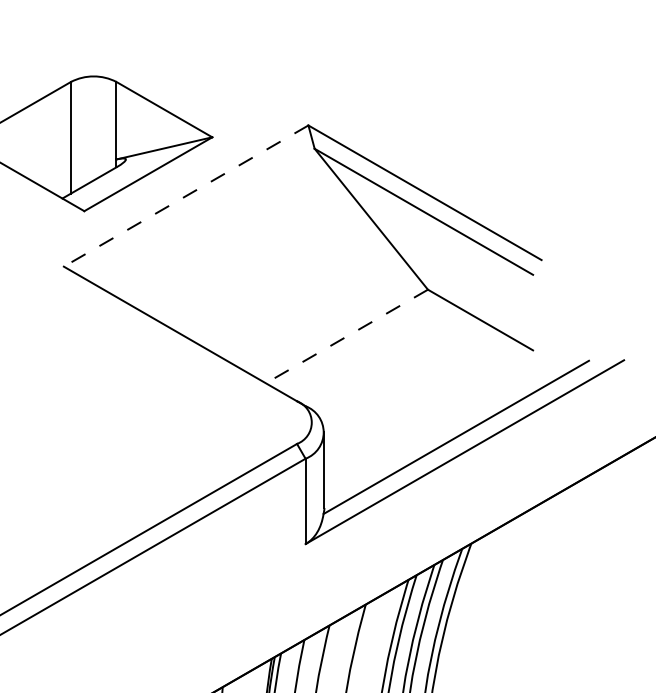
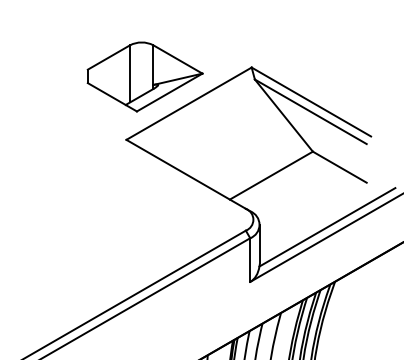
line: (185, 195) -> (188, 103), dashed -> solid
line: (347, 336) -> (271, 175), dashed -> solid

